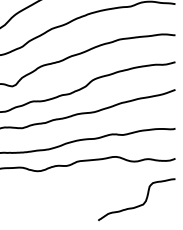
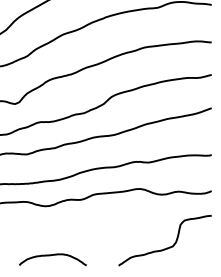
curve: (41, 212) -> (50, 256), added

